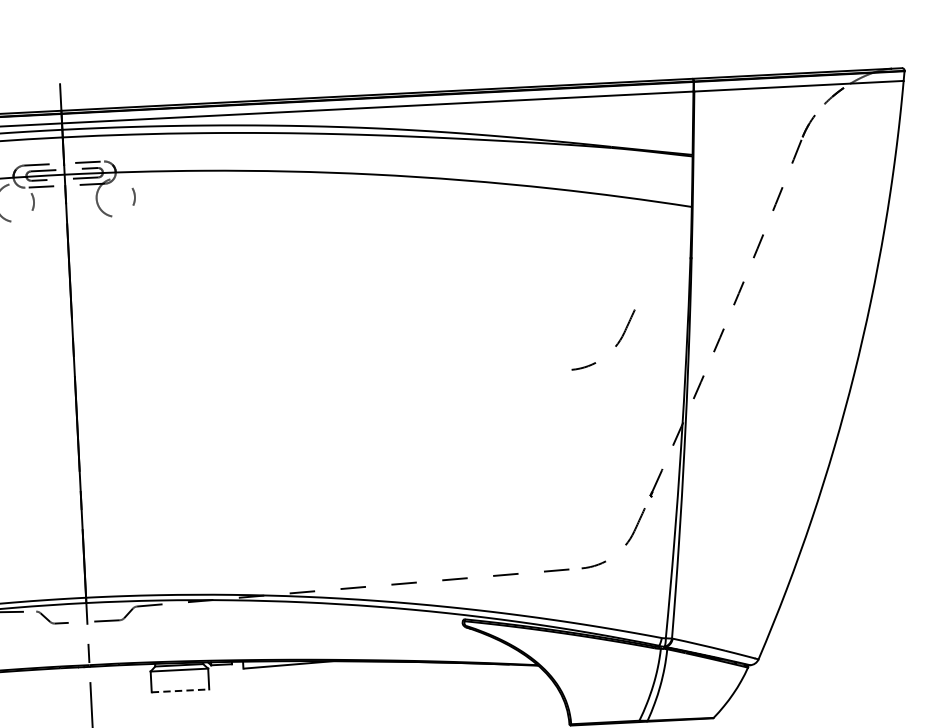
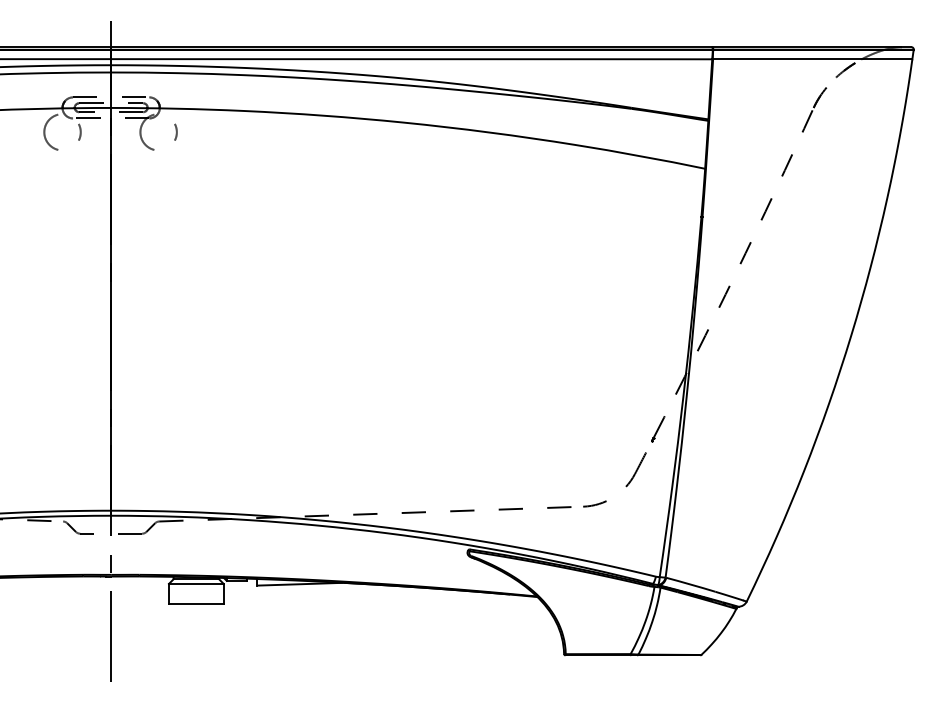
part: (614, 345) -> (625, 296), removed
line: (180, 690) -> (196, 603), dashed -> solid

